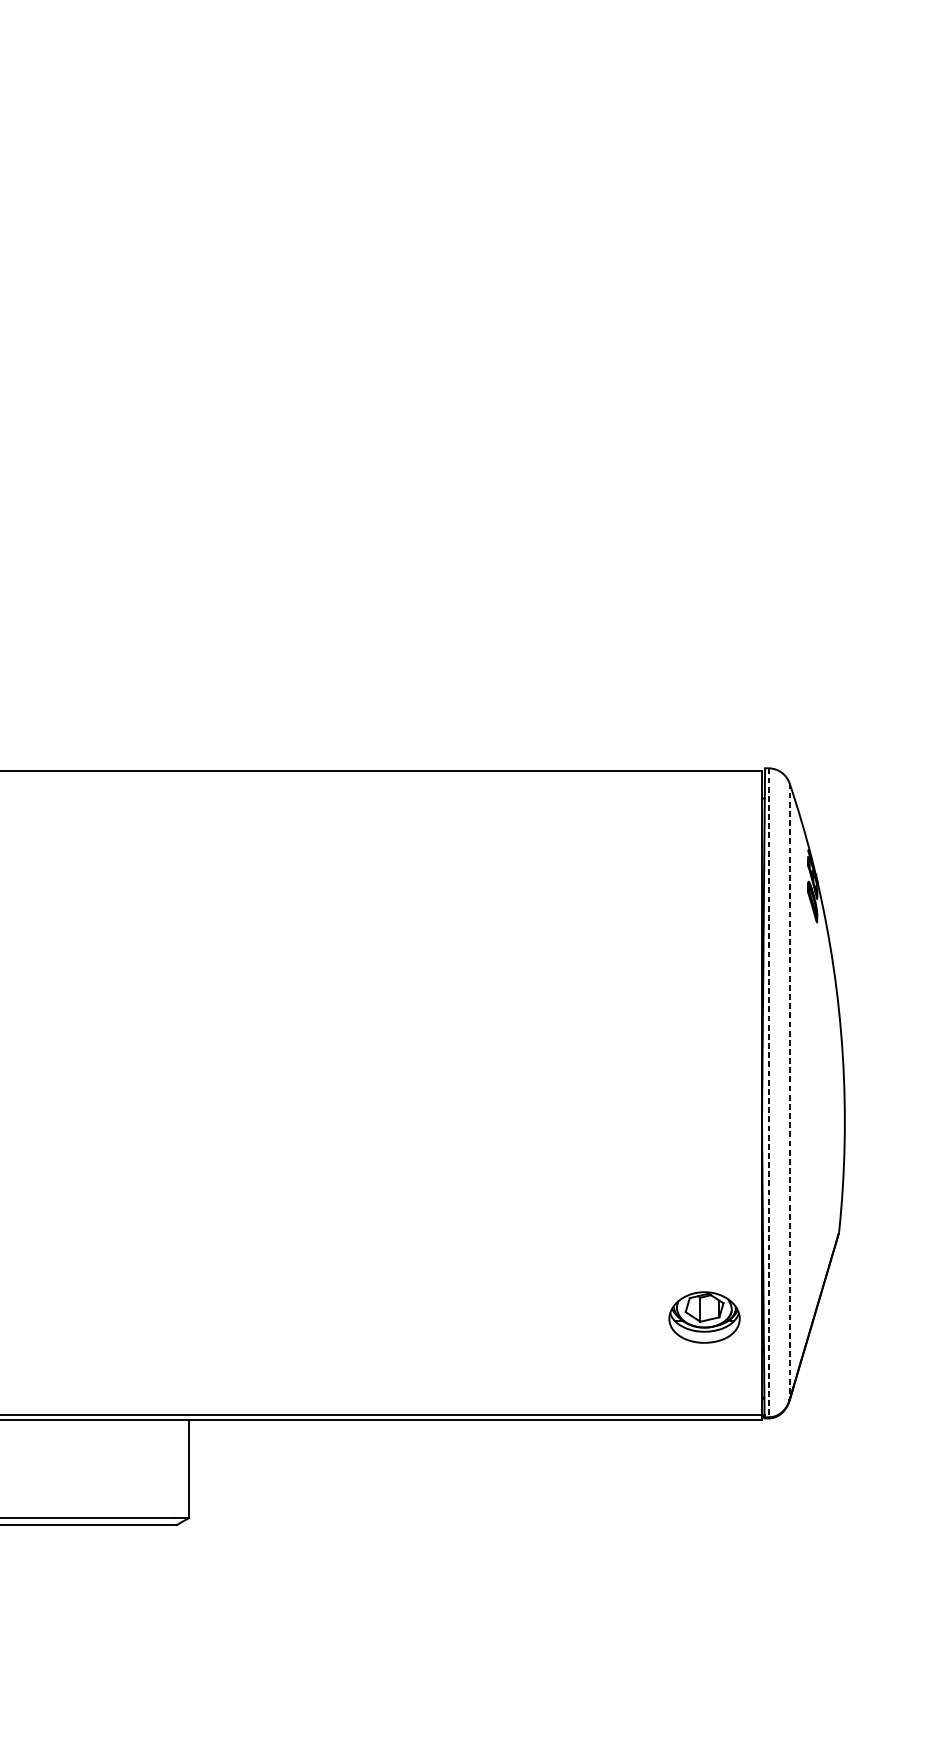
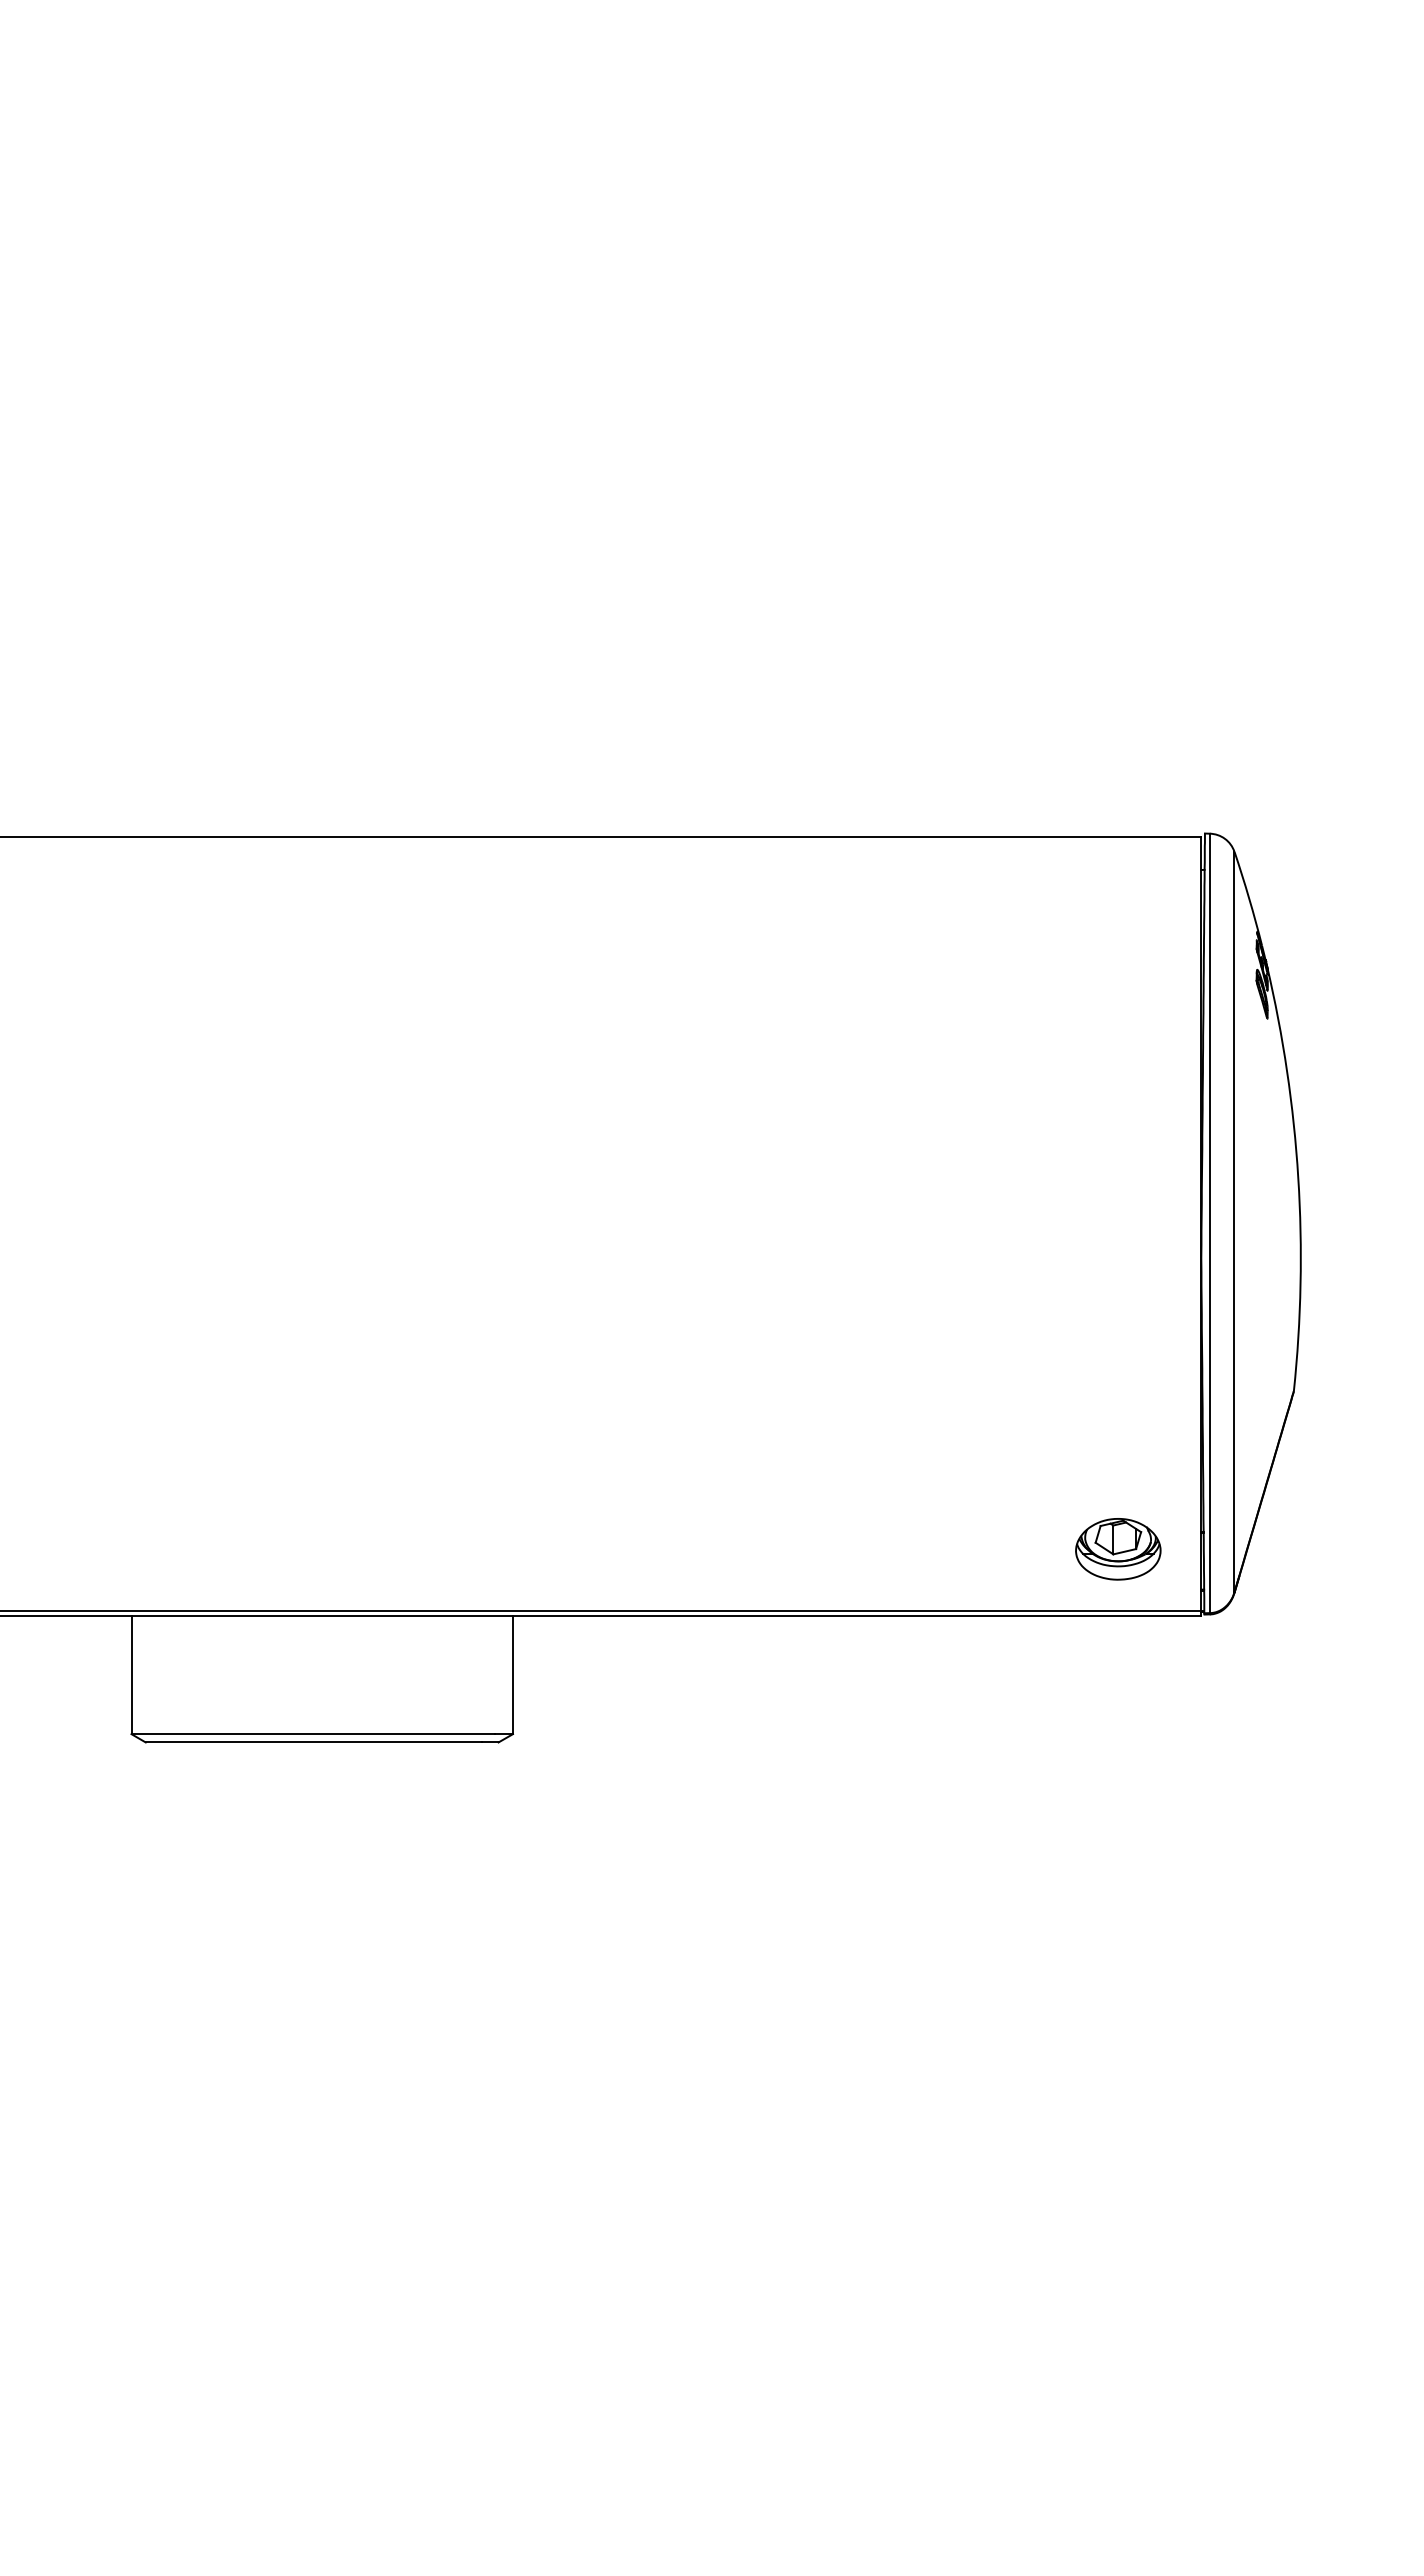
line: (768, 1092) -> (1209, 1223), dashed -> solid
line: (789, 1092) -> (1234, 1222), dashed -> solid
part: (704, 1317) -> (1118, 1549), moved

